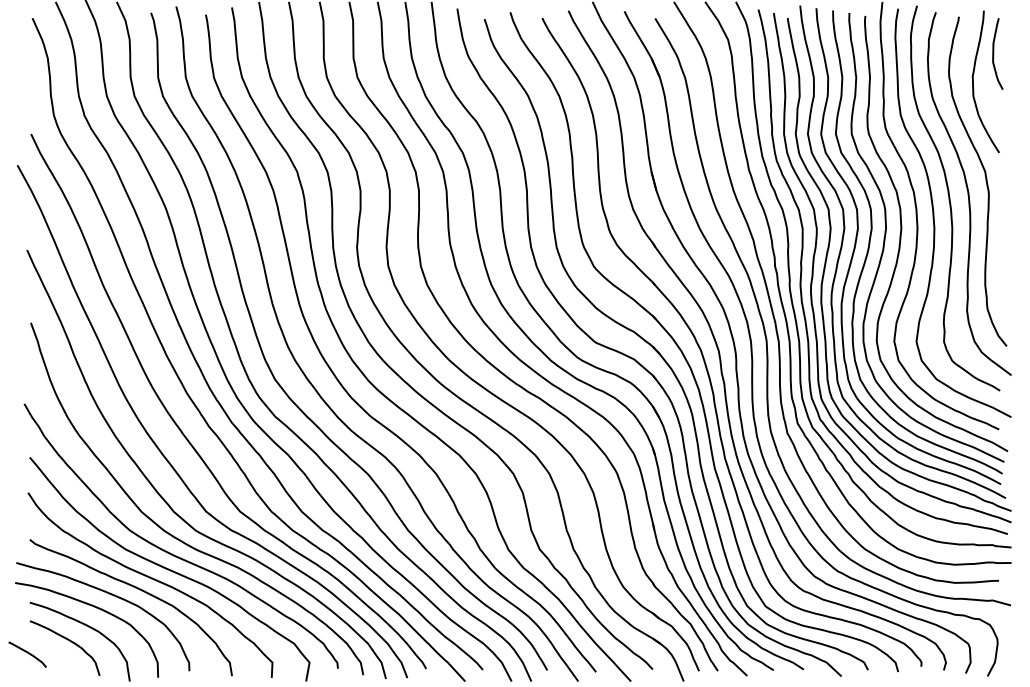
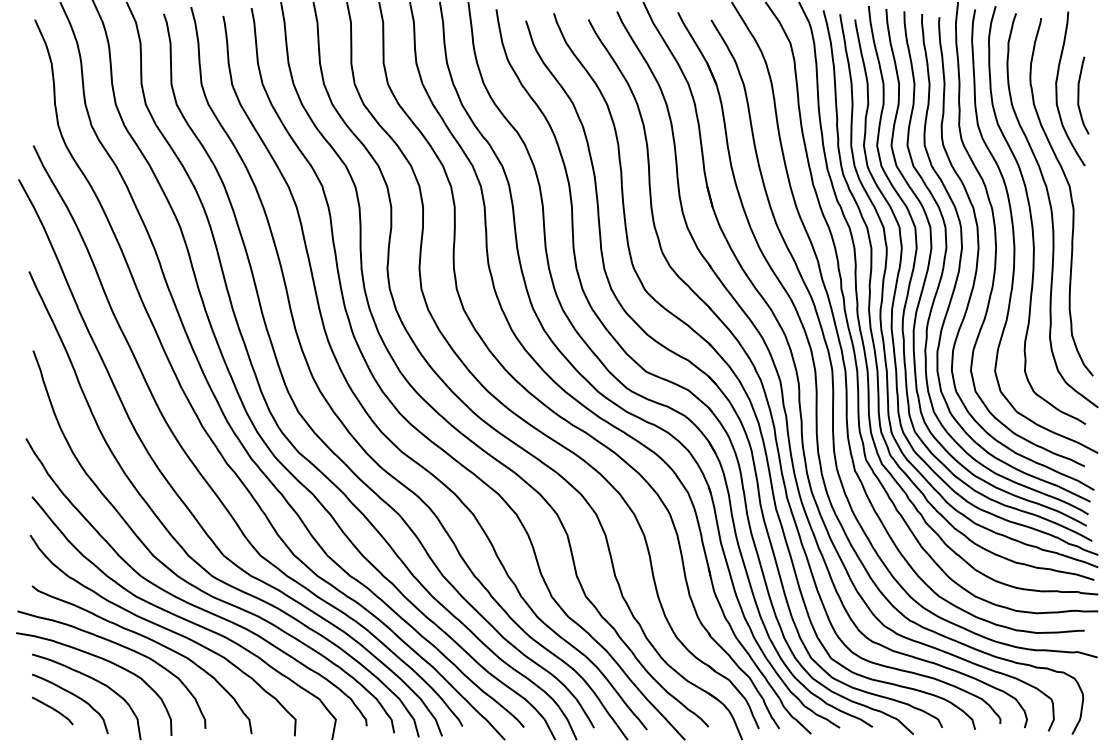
curve: (994, 53) -> (1079, 95), moved
curve: (27, 653) -> (52, 709), moved

